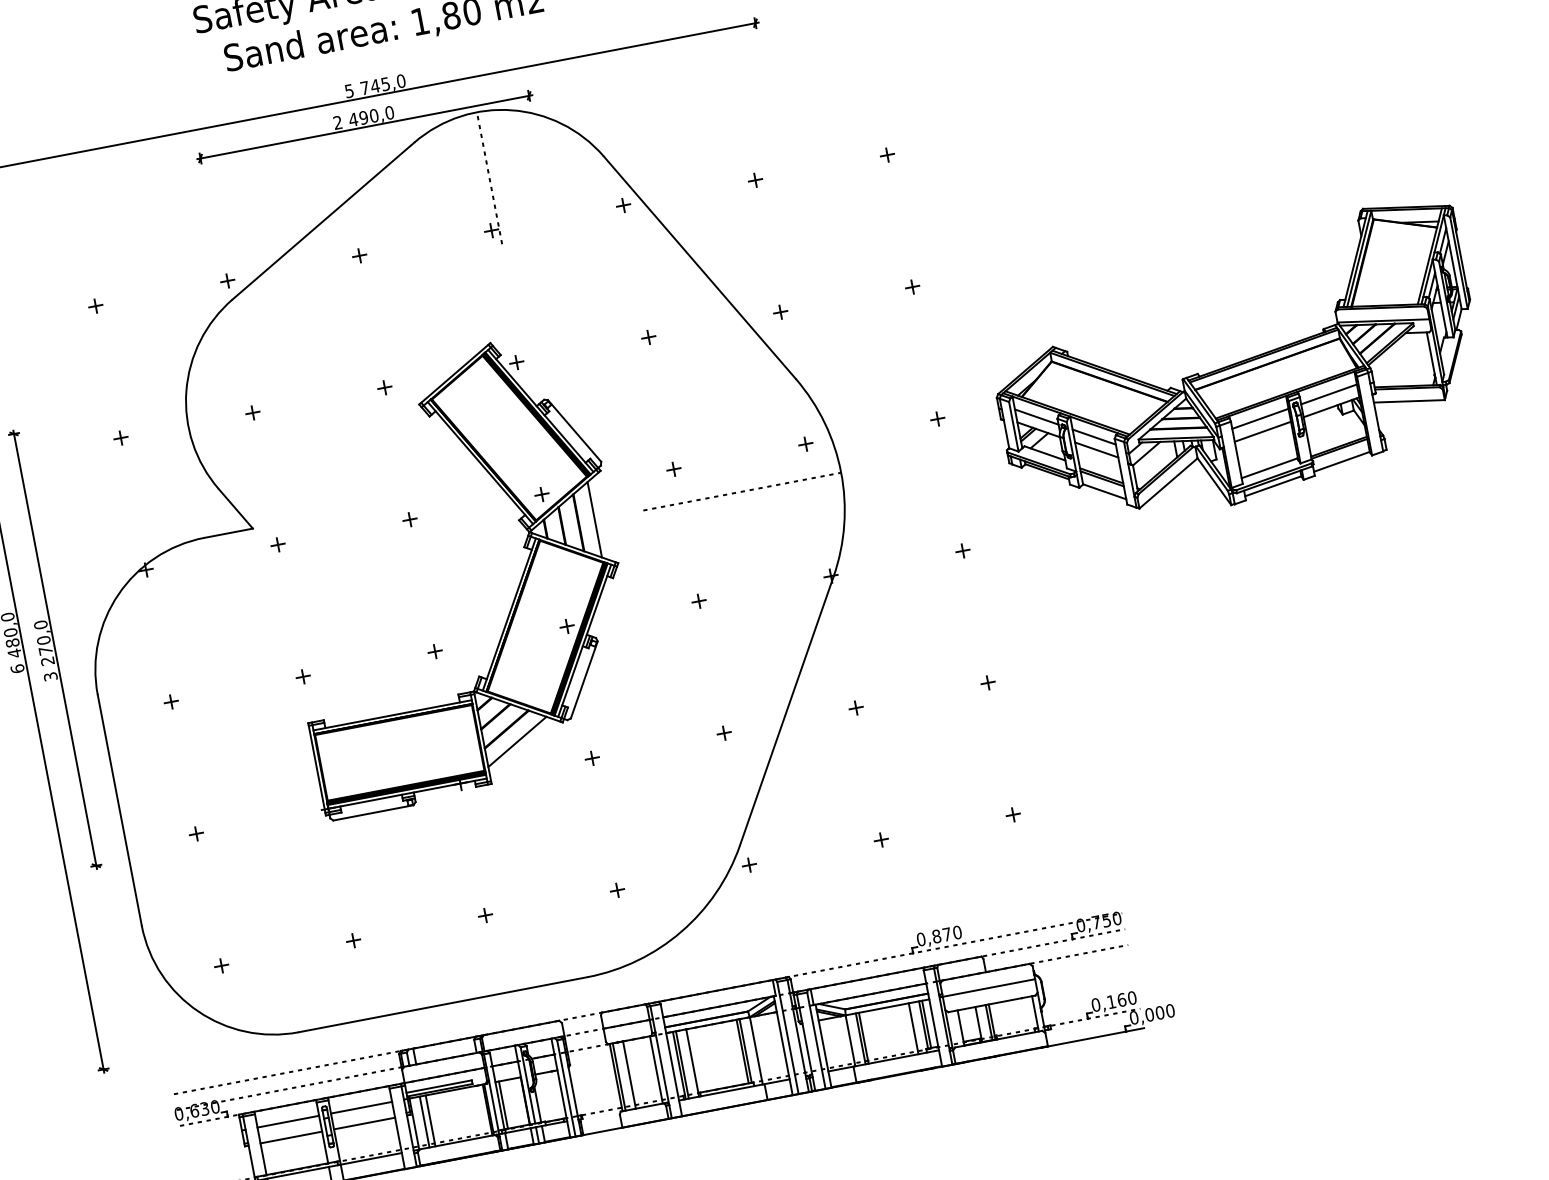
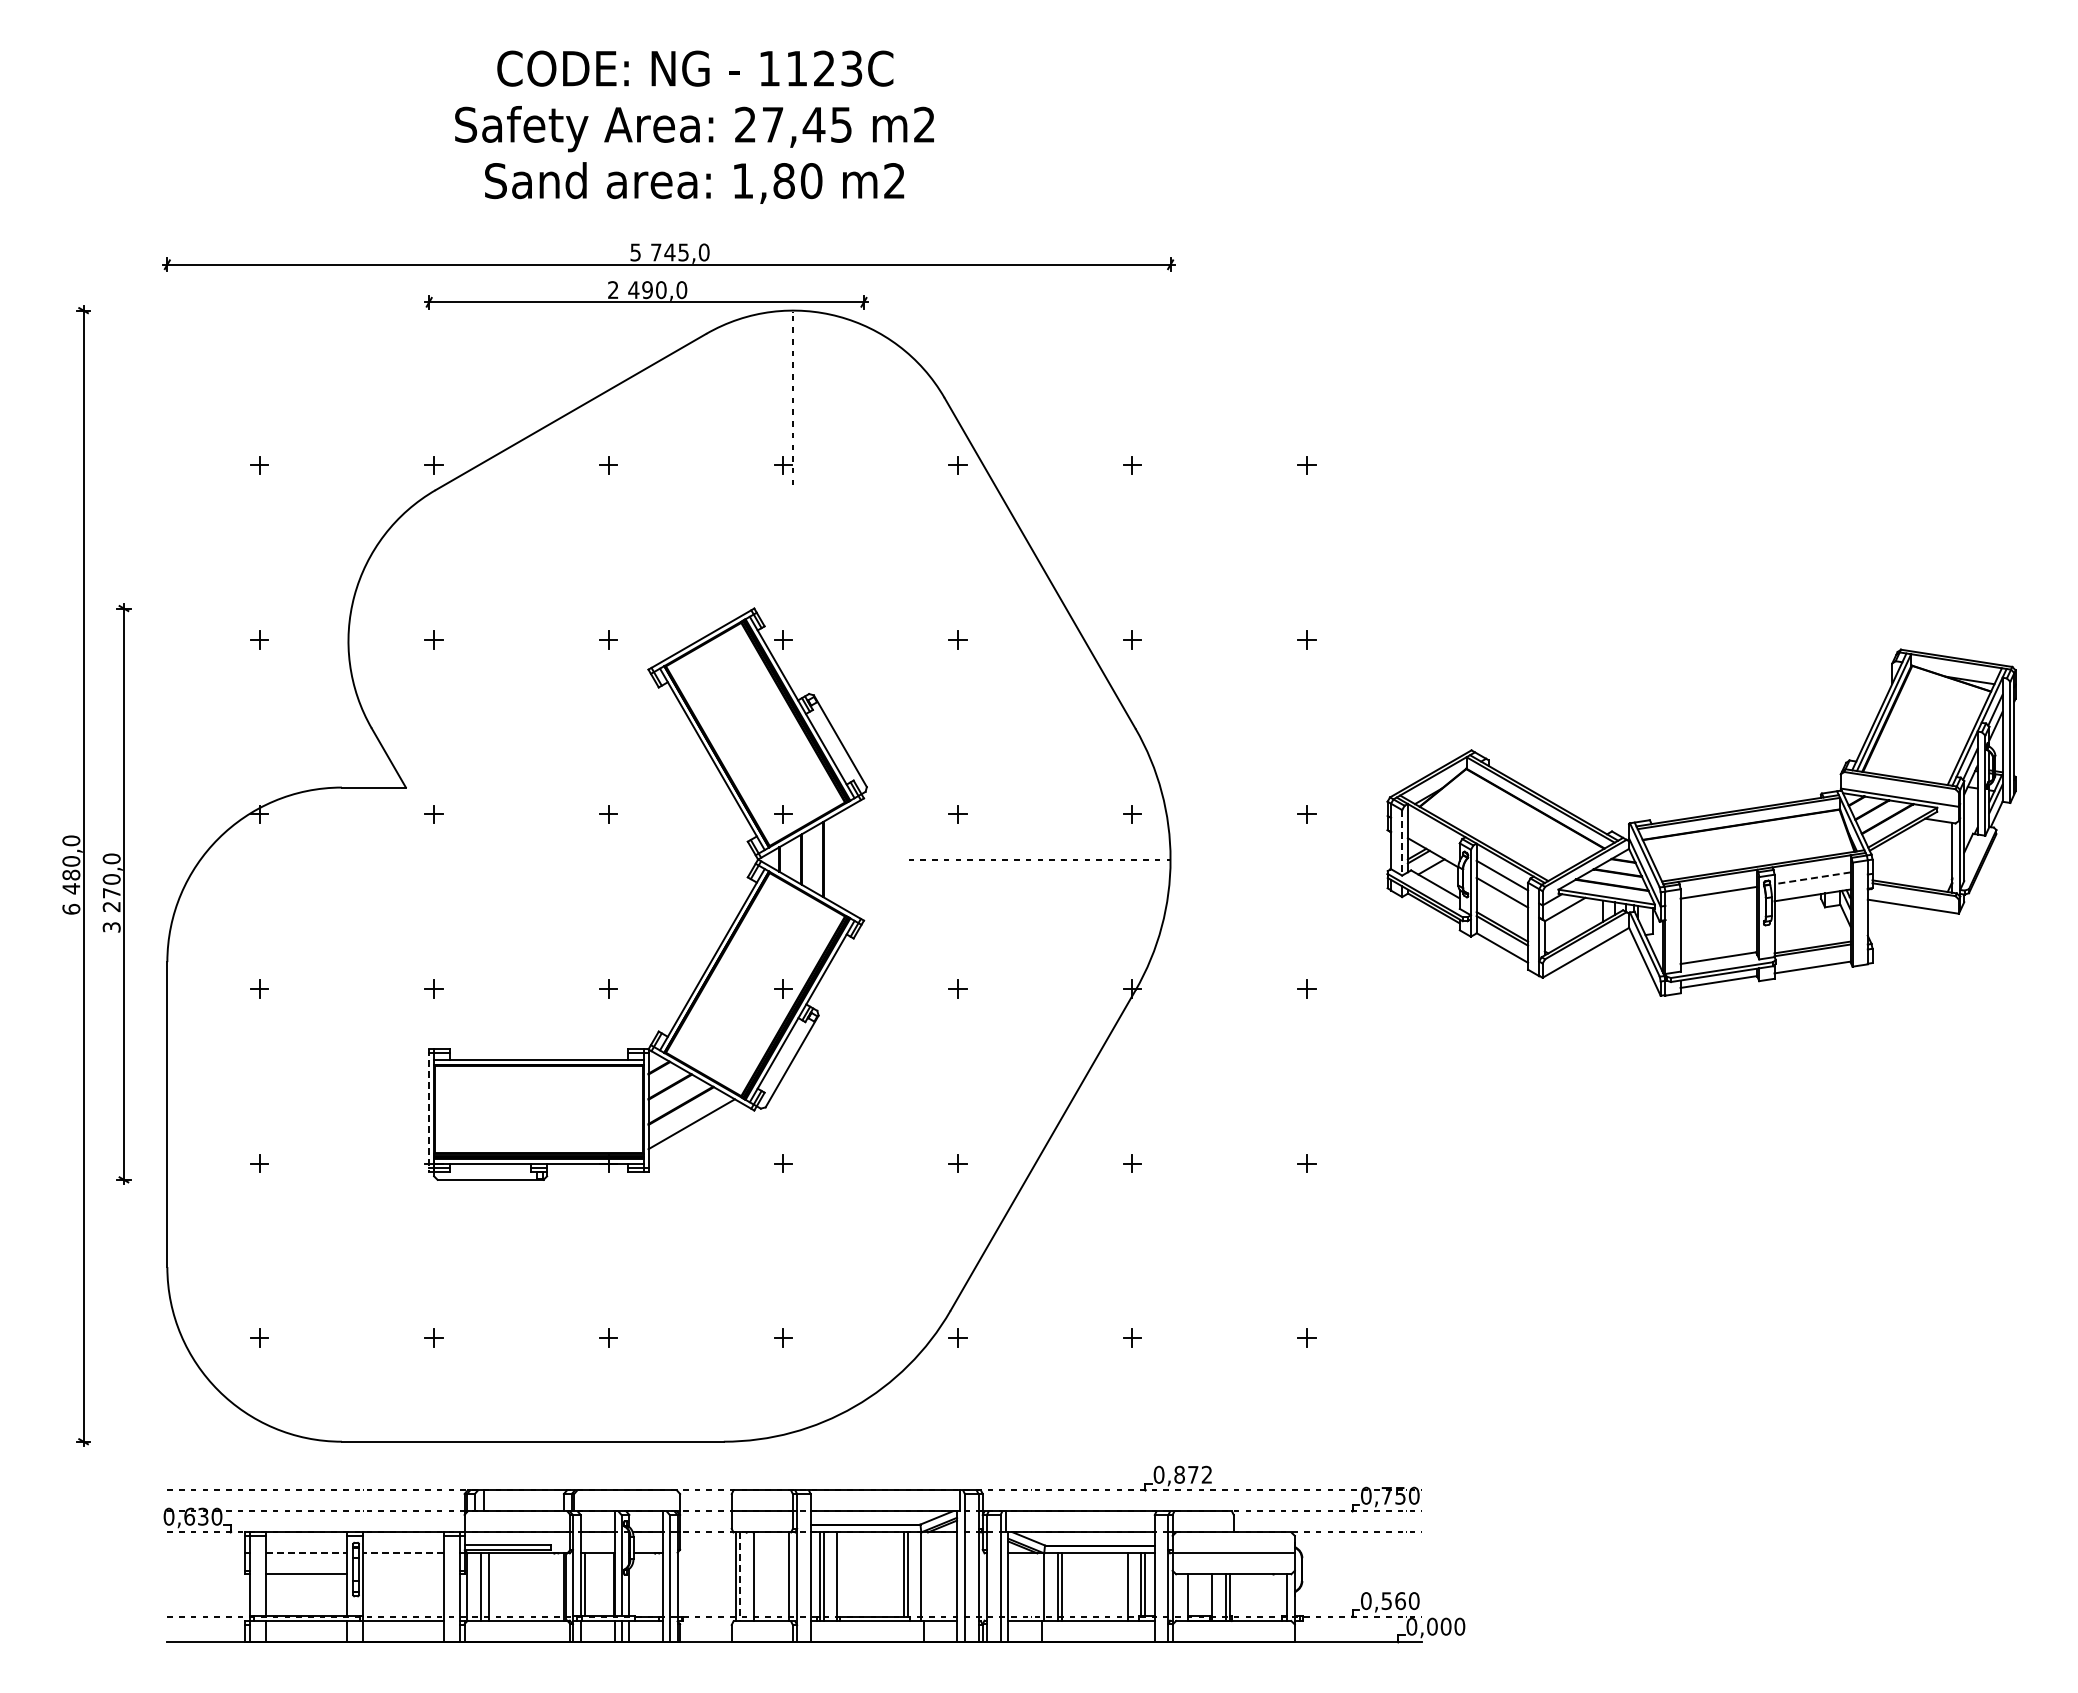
line: (1329, 394) -> (1812, 878), solid -> dashed
line: (1036, 417) -> (1433, 836), removed
line: (1014, 426) -> (1402, 842), solid -> dashed
line: (1262, 431) -> (1718, 909), removed
line: (594, 519) -> (844, 859), removed
line: (317, 770) -> (429, 1111), solid -> dashed
text: (957, 932) -> (1206, 1474), 0,870 -> 0,872
text: (1111, 1002) -> (1386, 1601), 0,160 -> 0,560
line: (619, 1076) -> (740, 1576), solid -> dashed
line: (361, 1107) -> (403, 1553), solid -> dashed
line: (288, 1121) -> (306, 1553), solid -> dashed
line: (364, 1123) -> (403, 1574), removed

